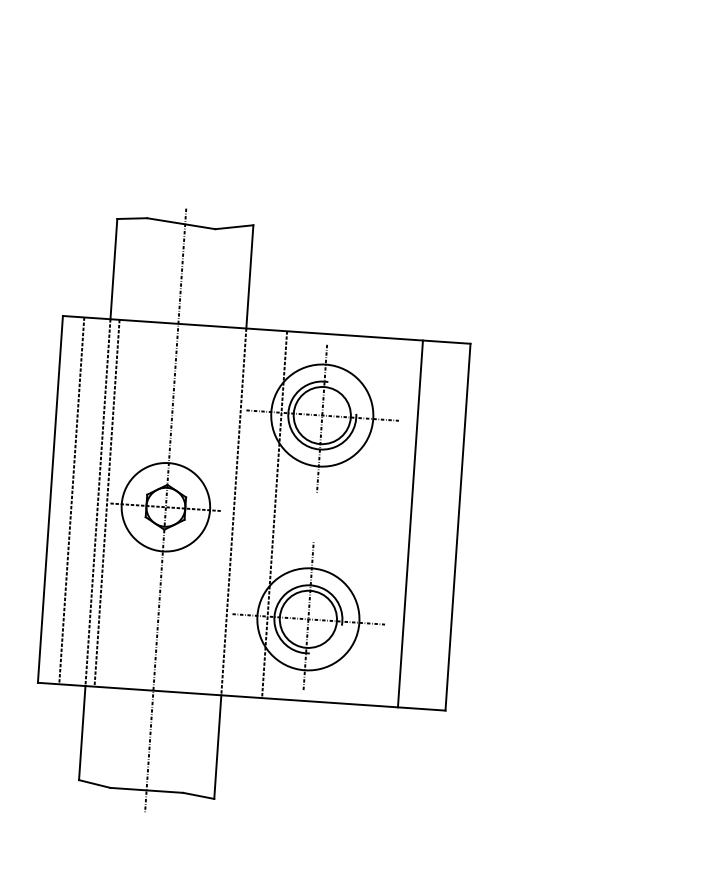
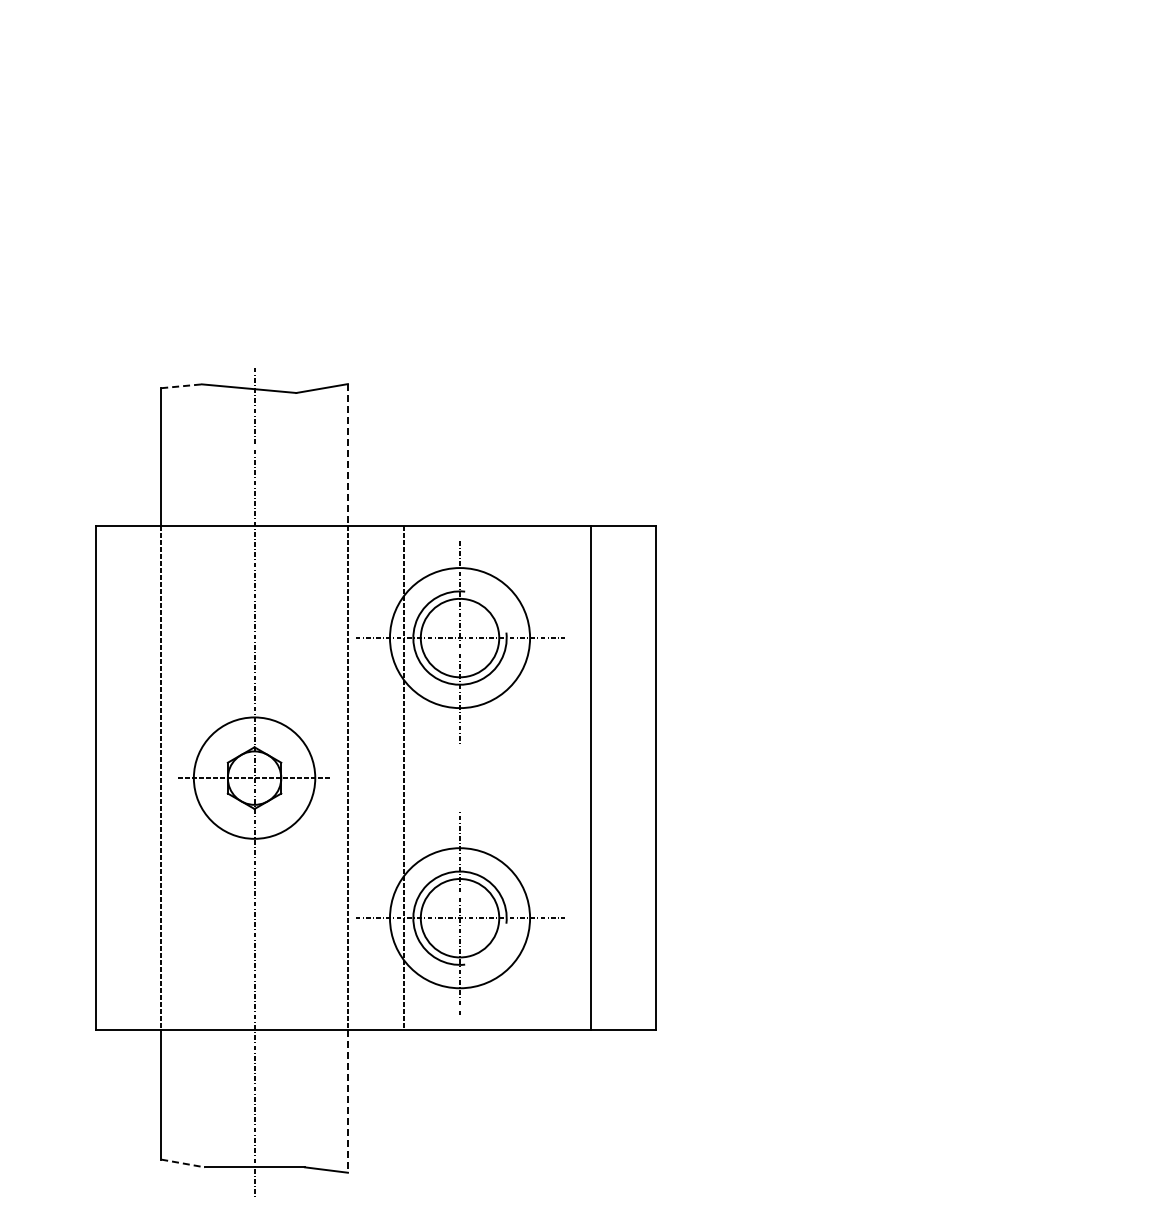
line: (132, 218) -> (182, 386), solid -> dashed
line: (249, 277) -> (347, 455), solid -> dashed
line: (71, 501) -> (125, 778), removed
line: (106, 503) -> (173, 778), removed
line: (217, 747) -> (347, 1102), solid -> dashed
line: (95, 784) -> (183, 1163), solid -> dashed

